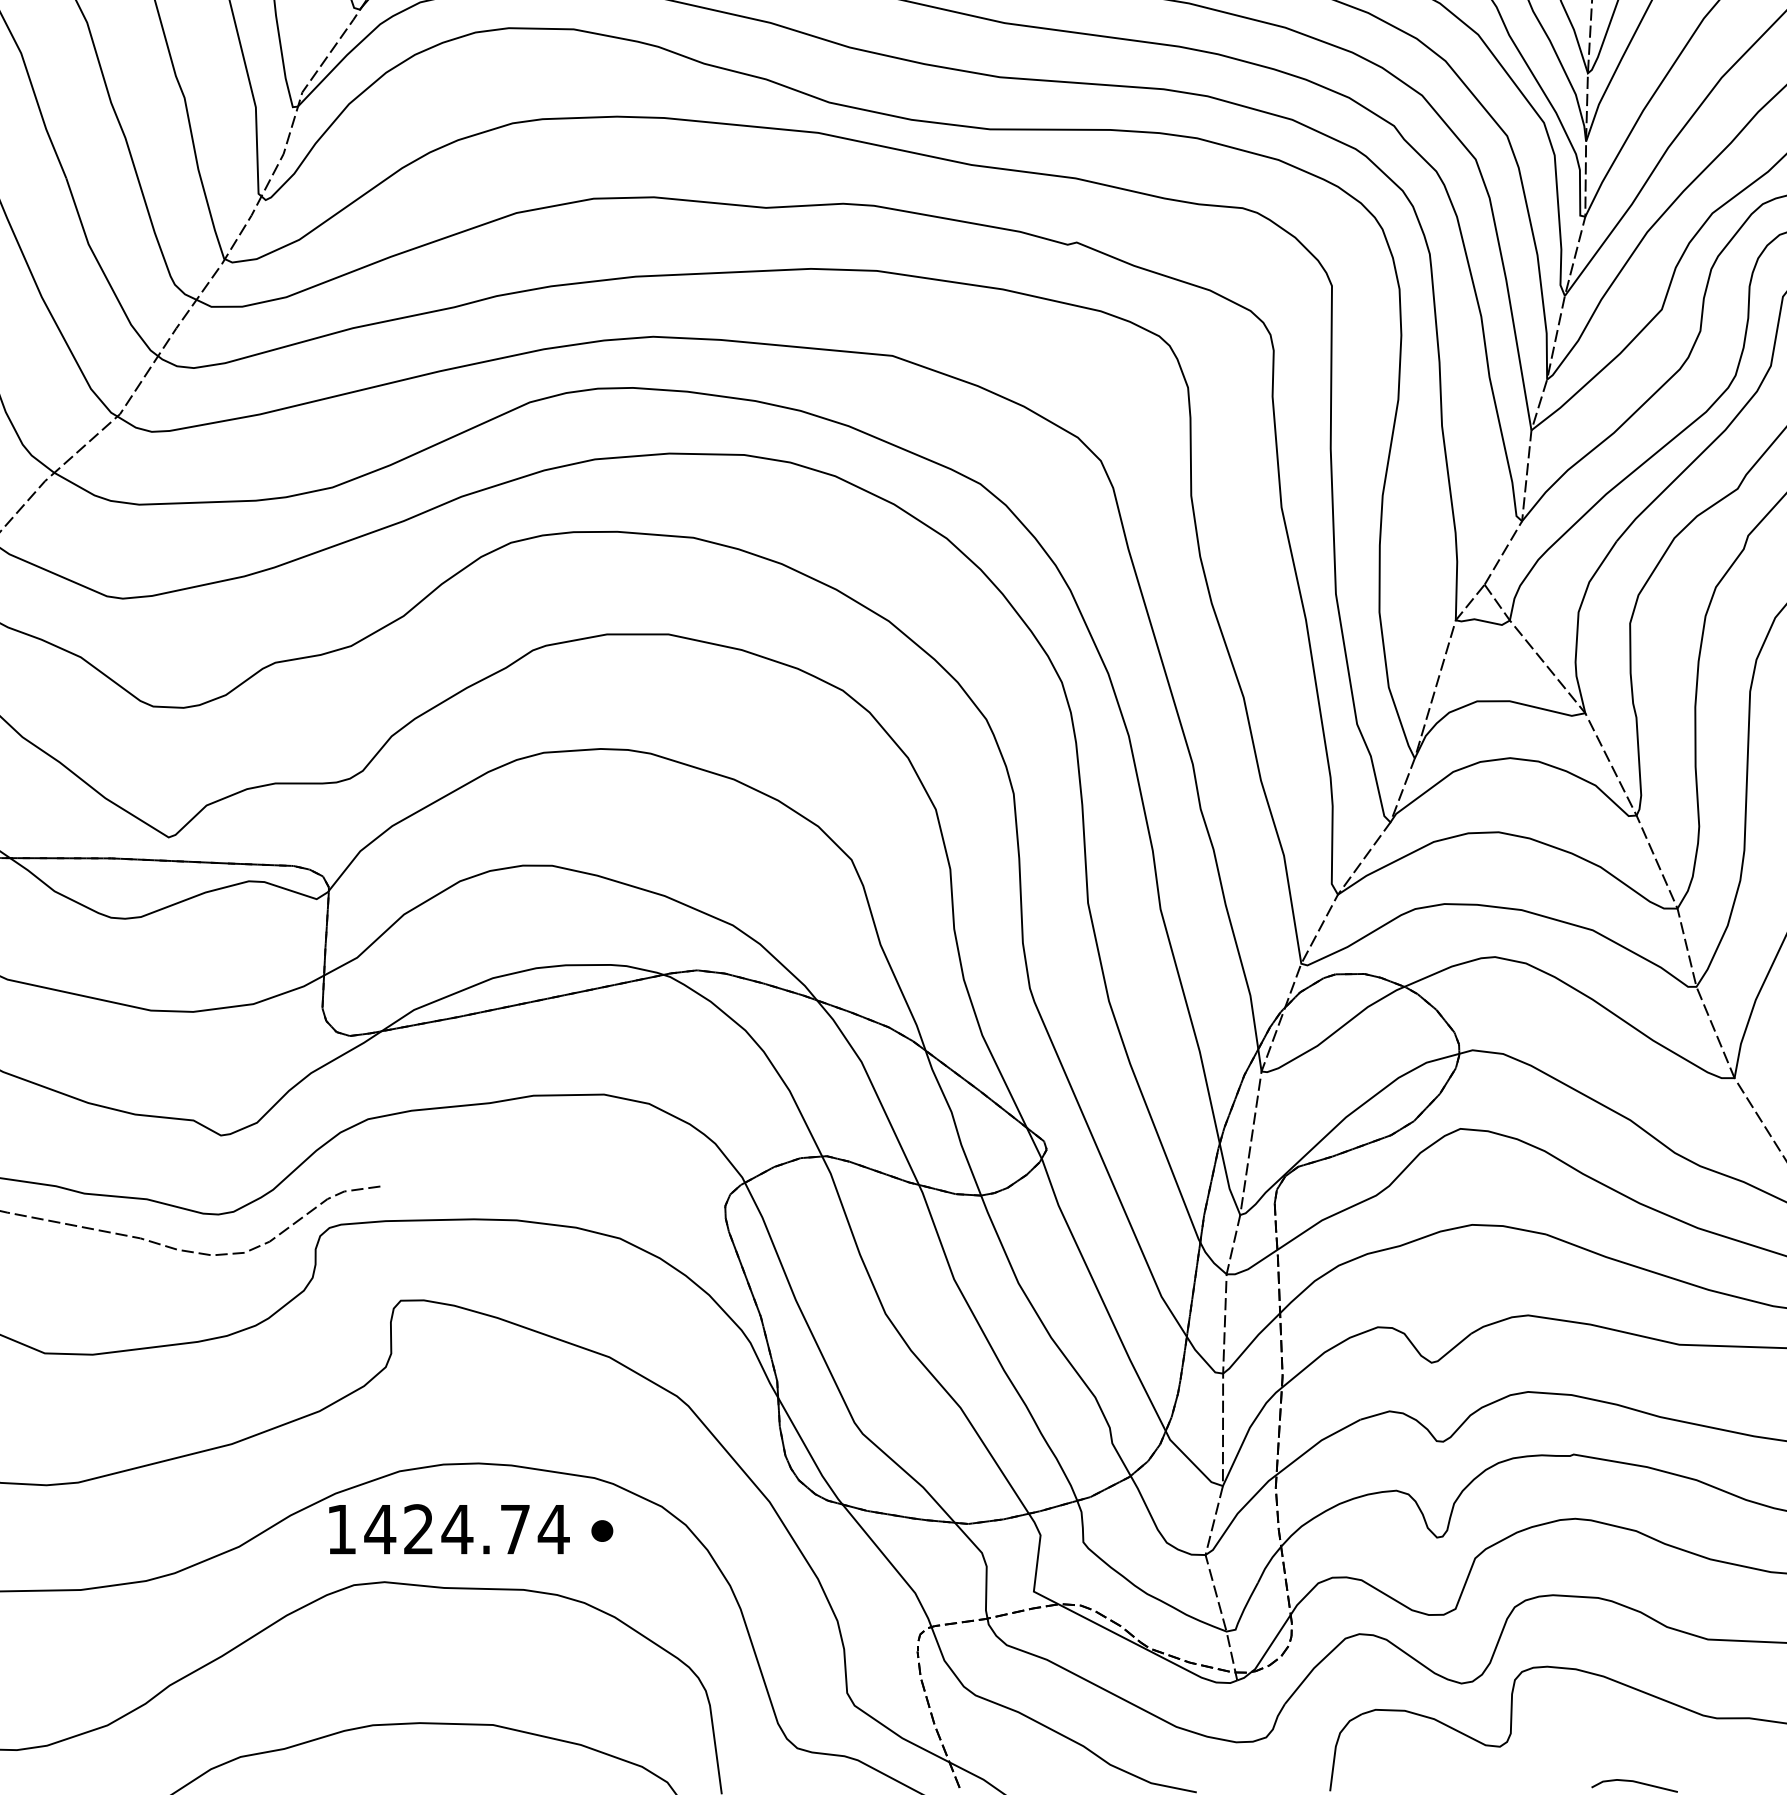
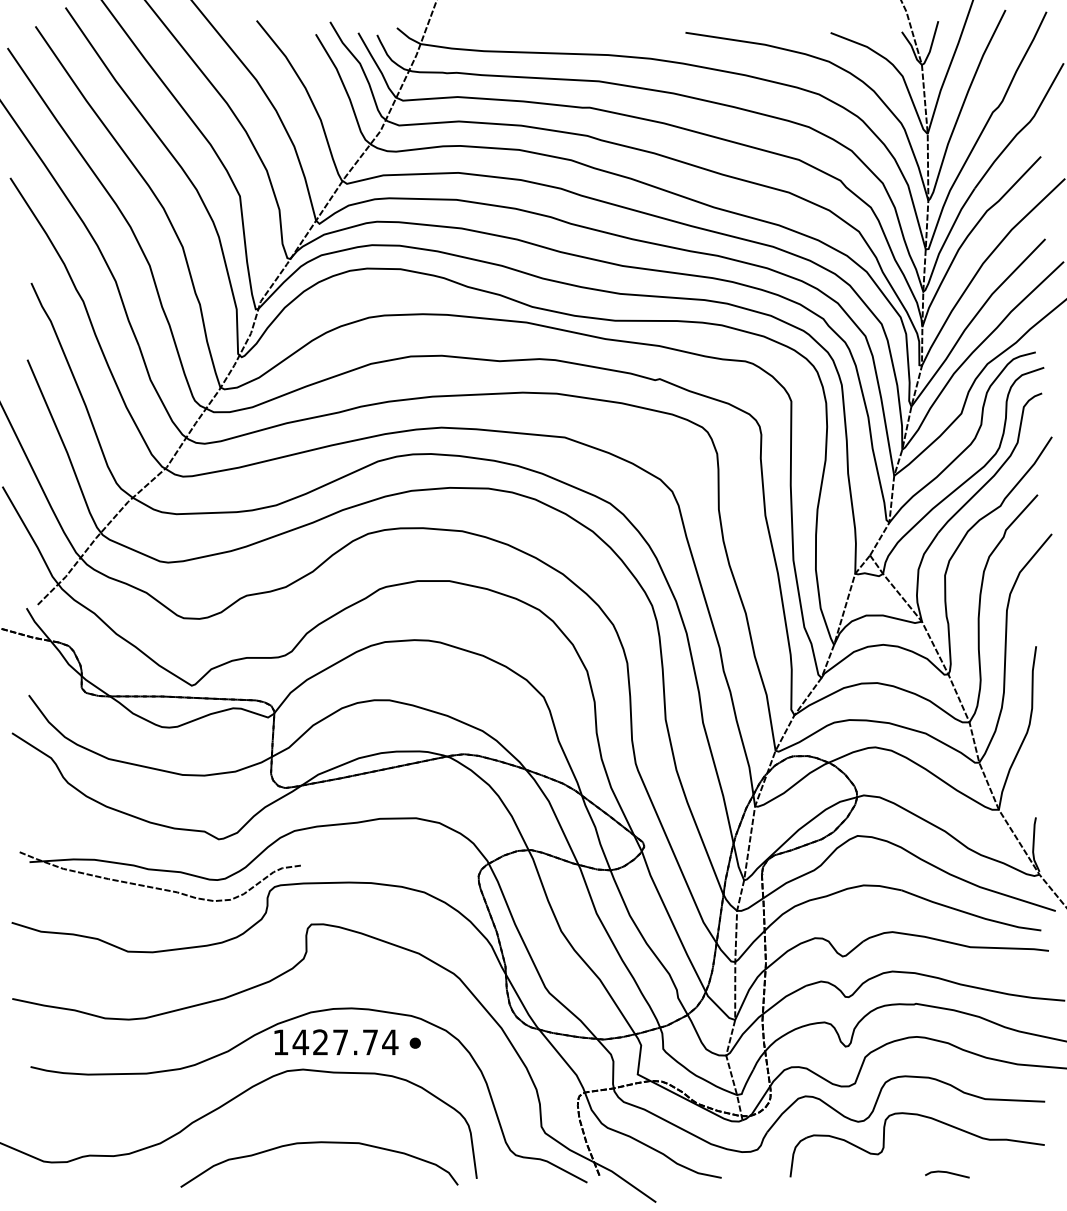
text: (457, 1529) -> (340, 1042), 1424.74 -> 1427.74

